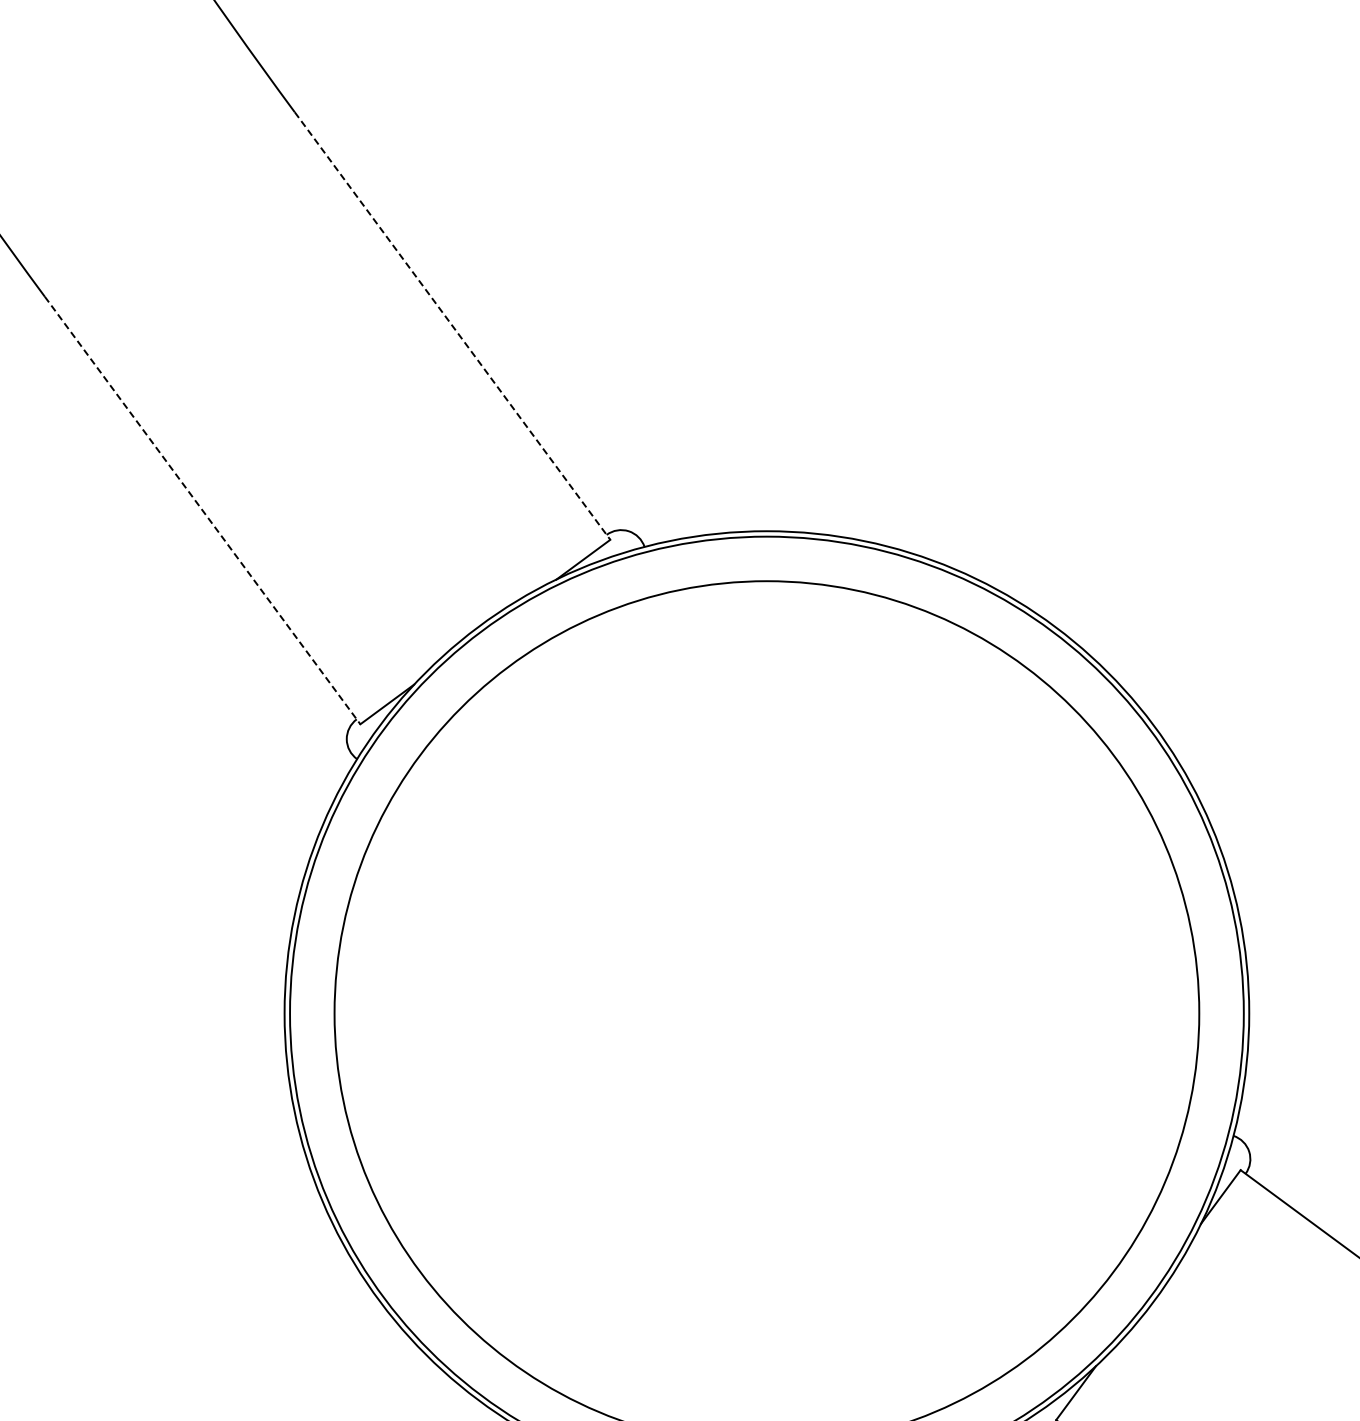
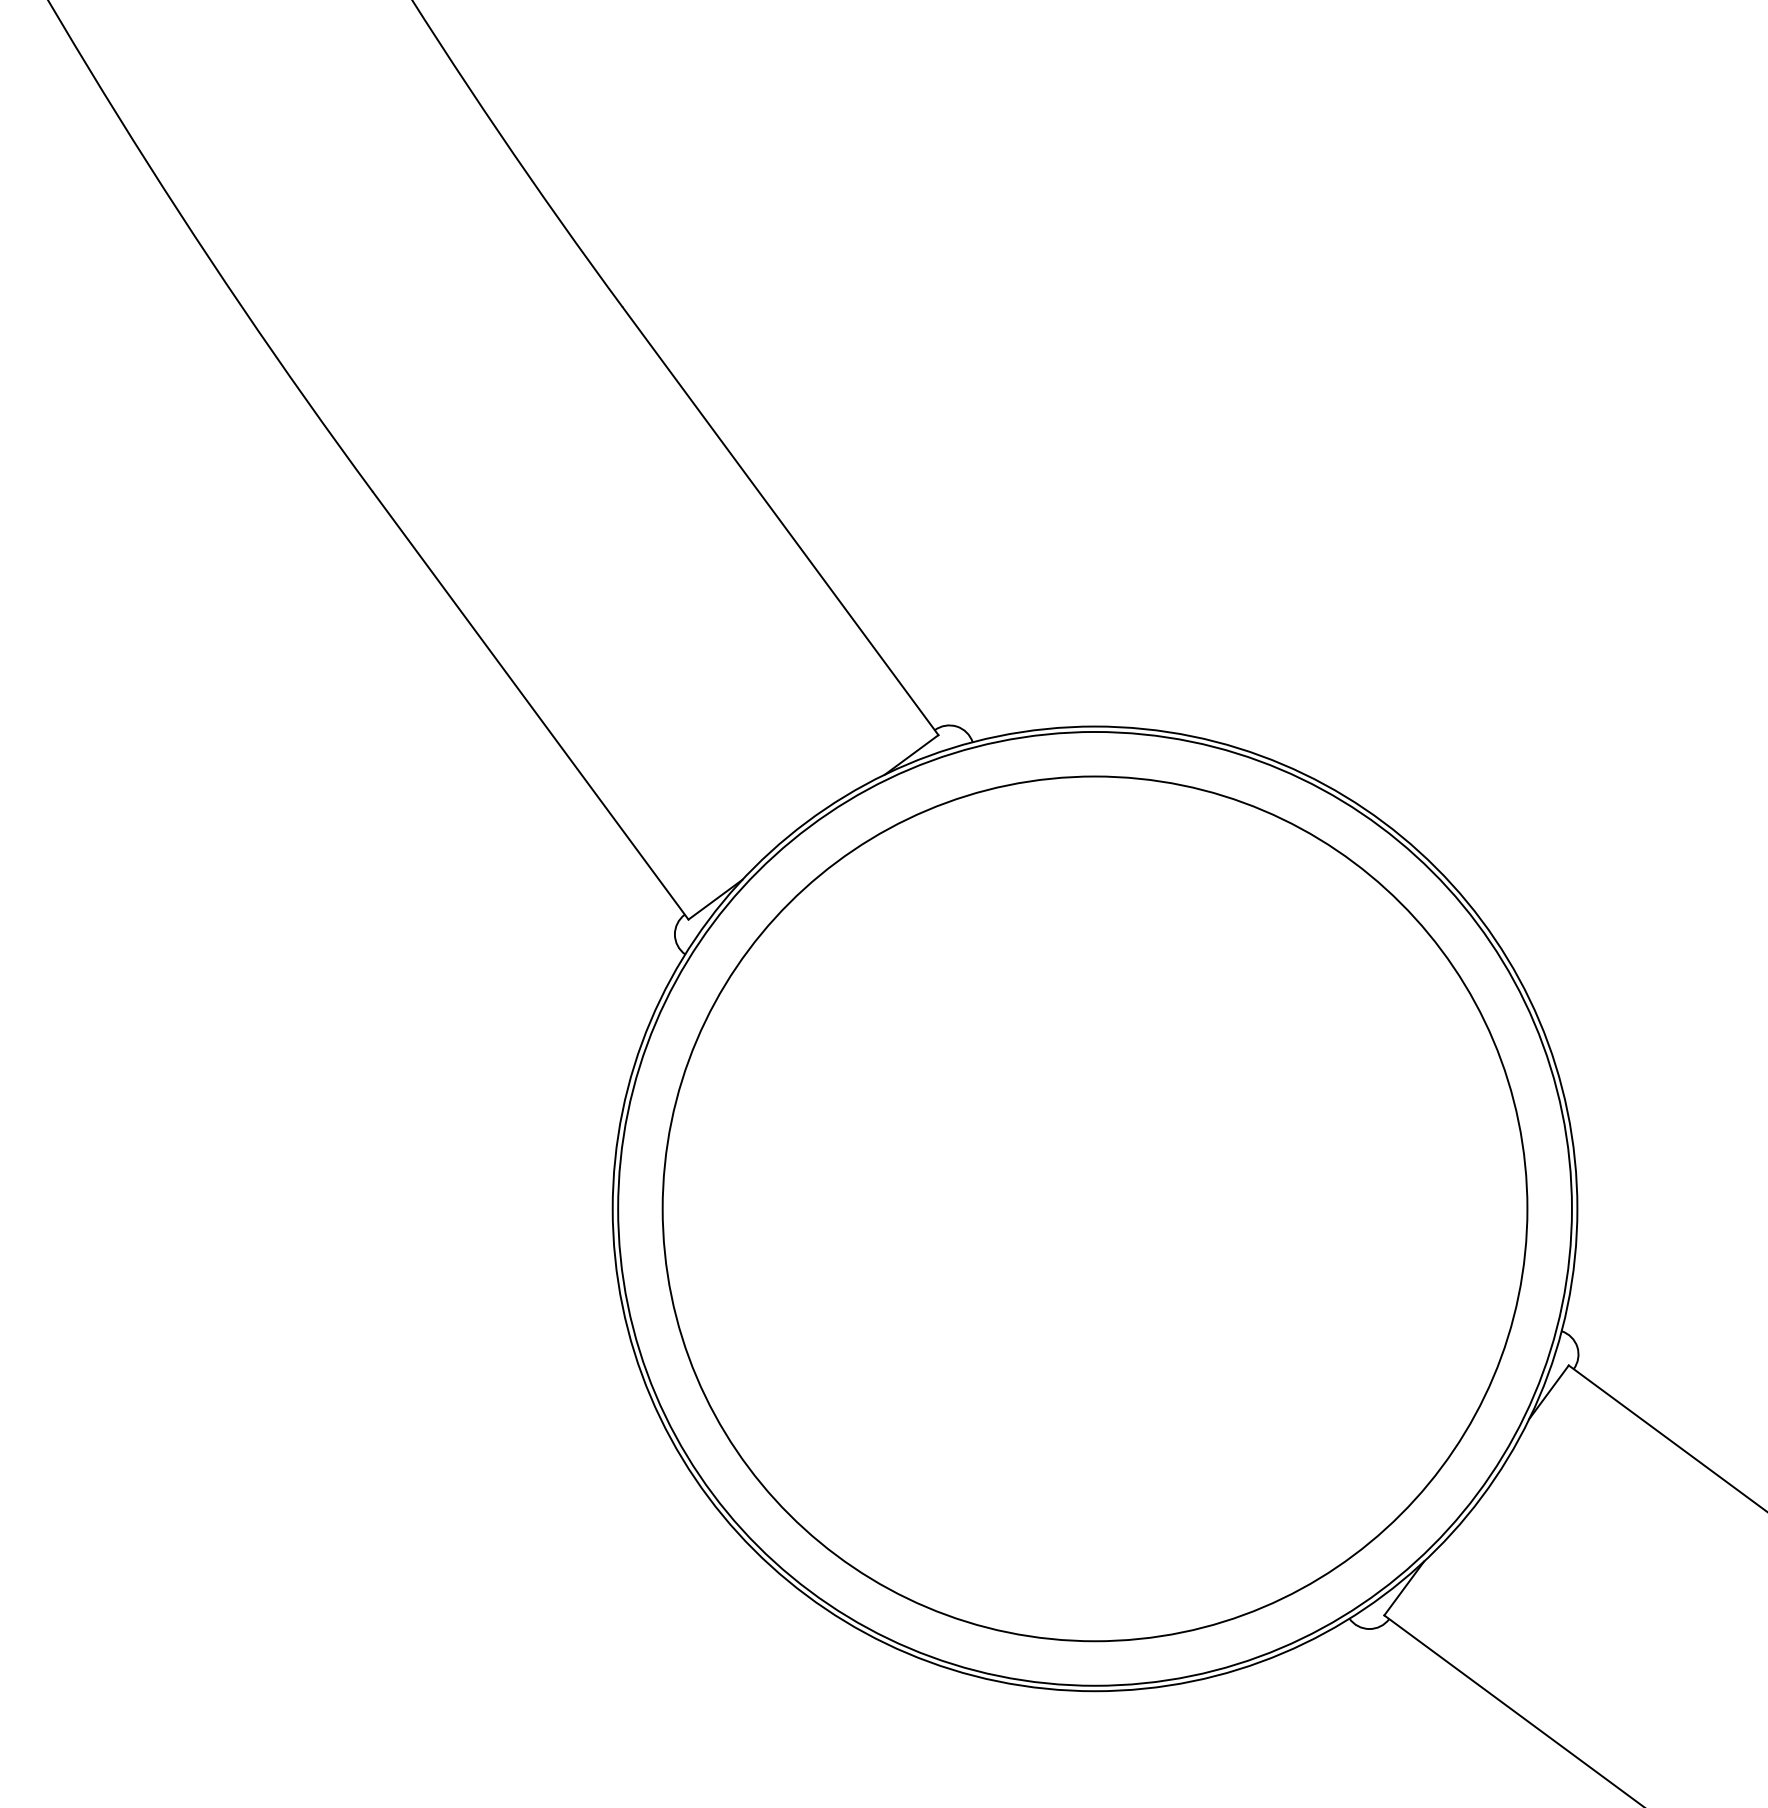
line: (452, 326) -> (780, 521), dashed -> solid
line: (202, 510) -> (530, 705), dashed -> solid

